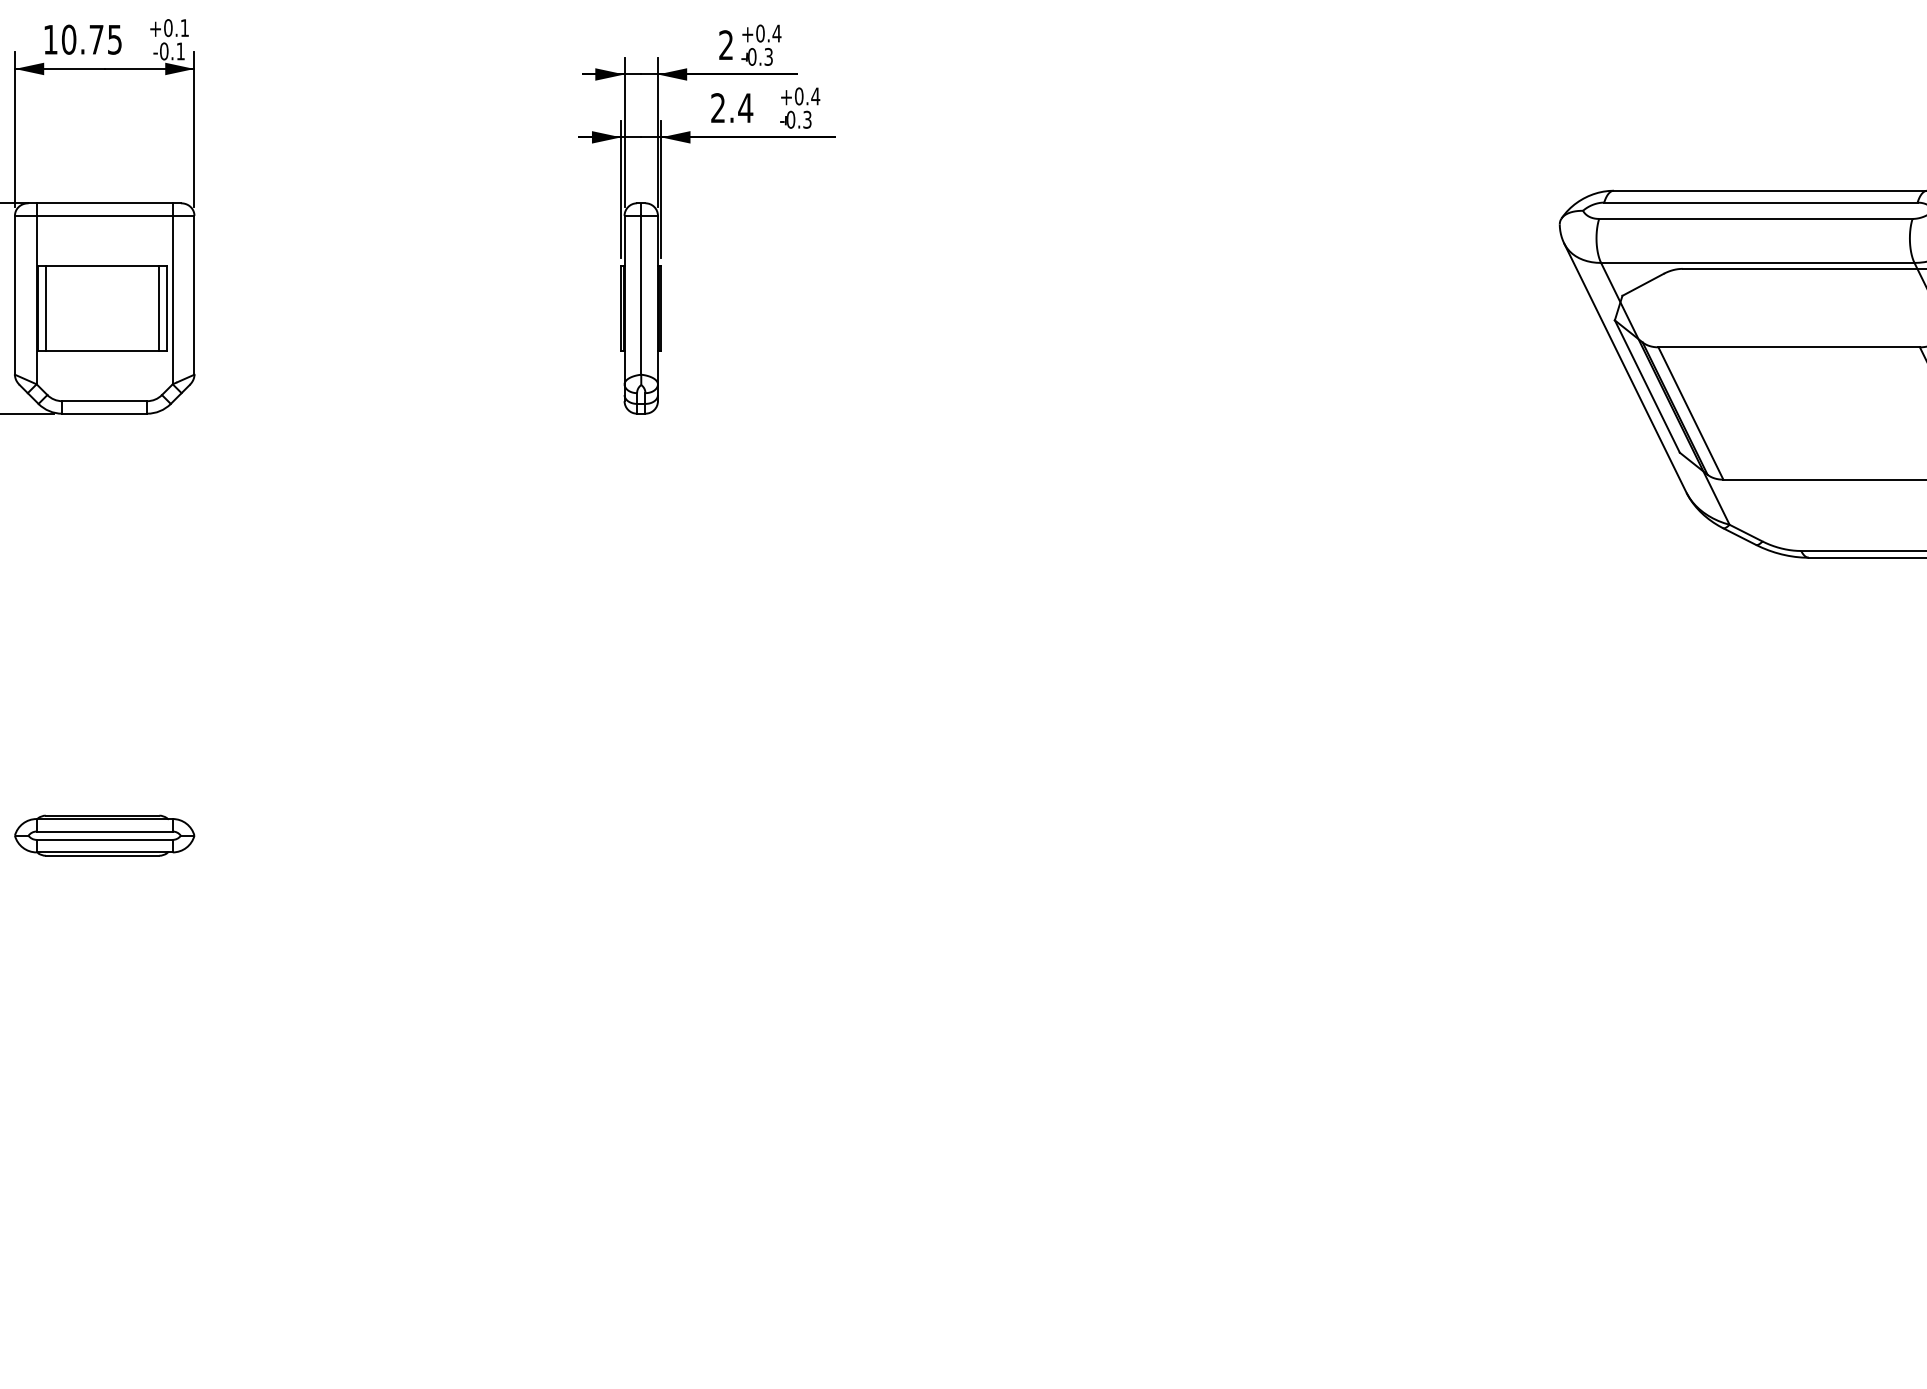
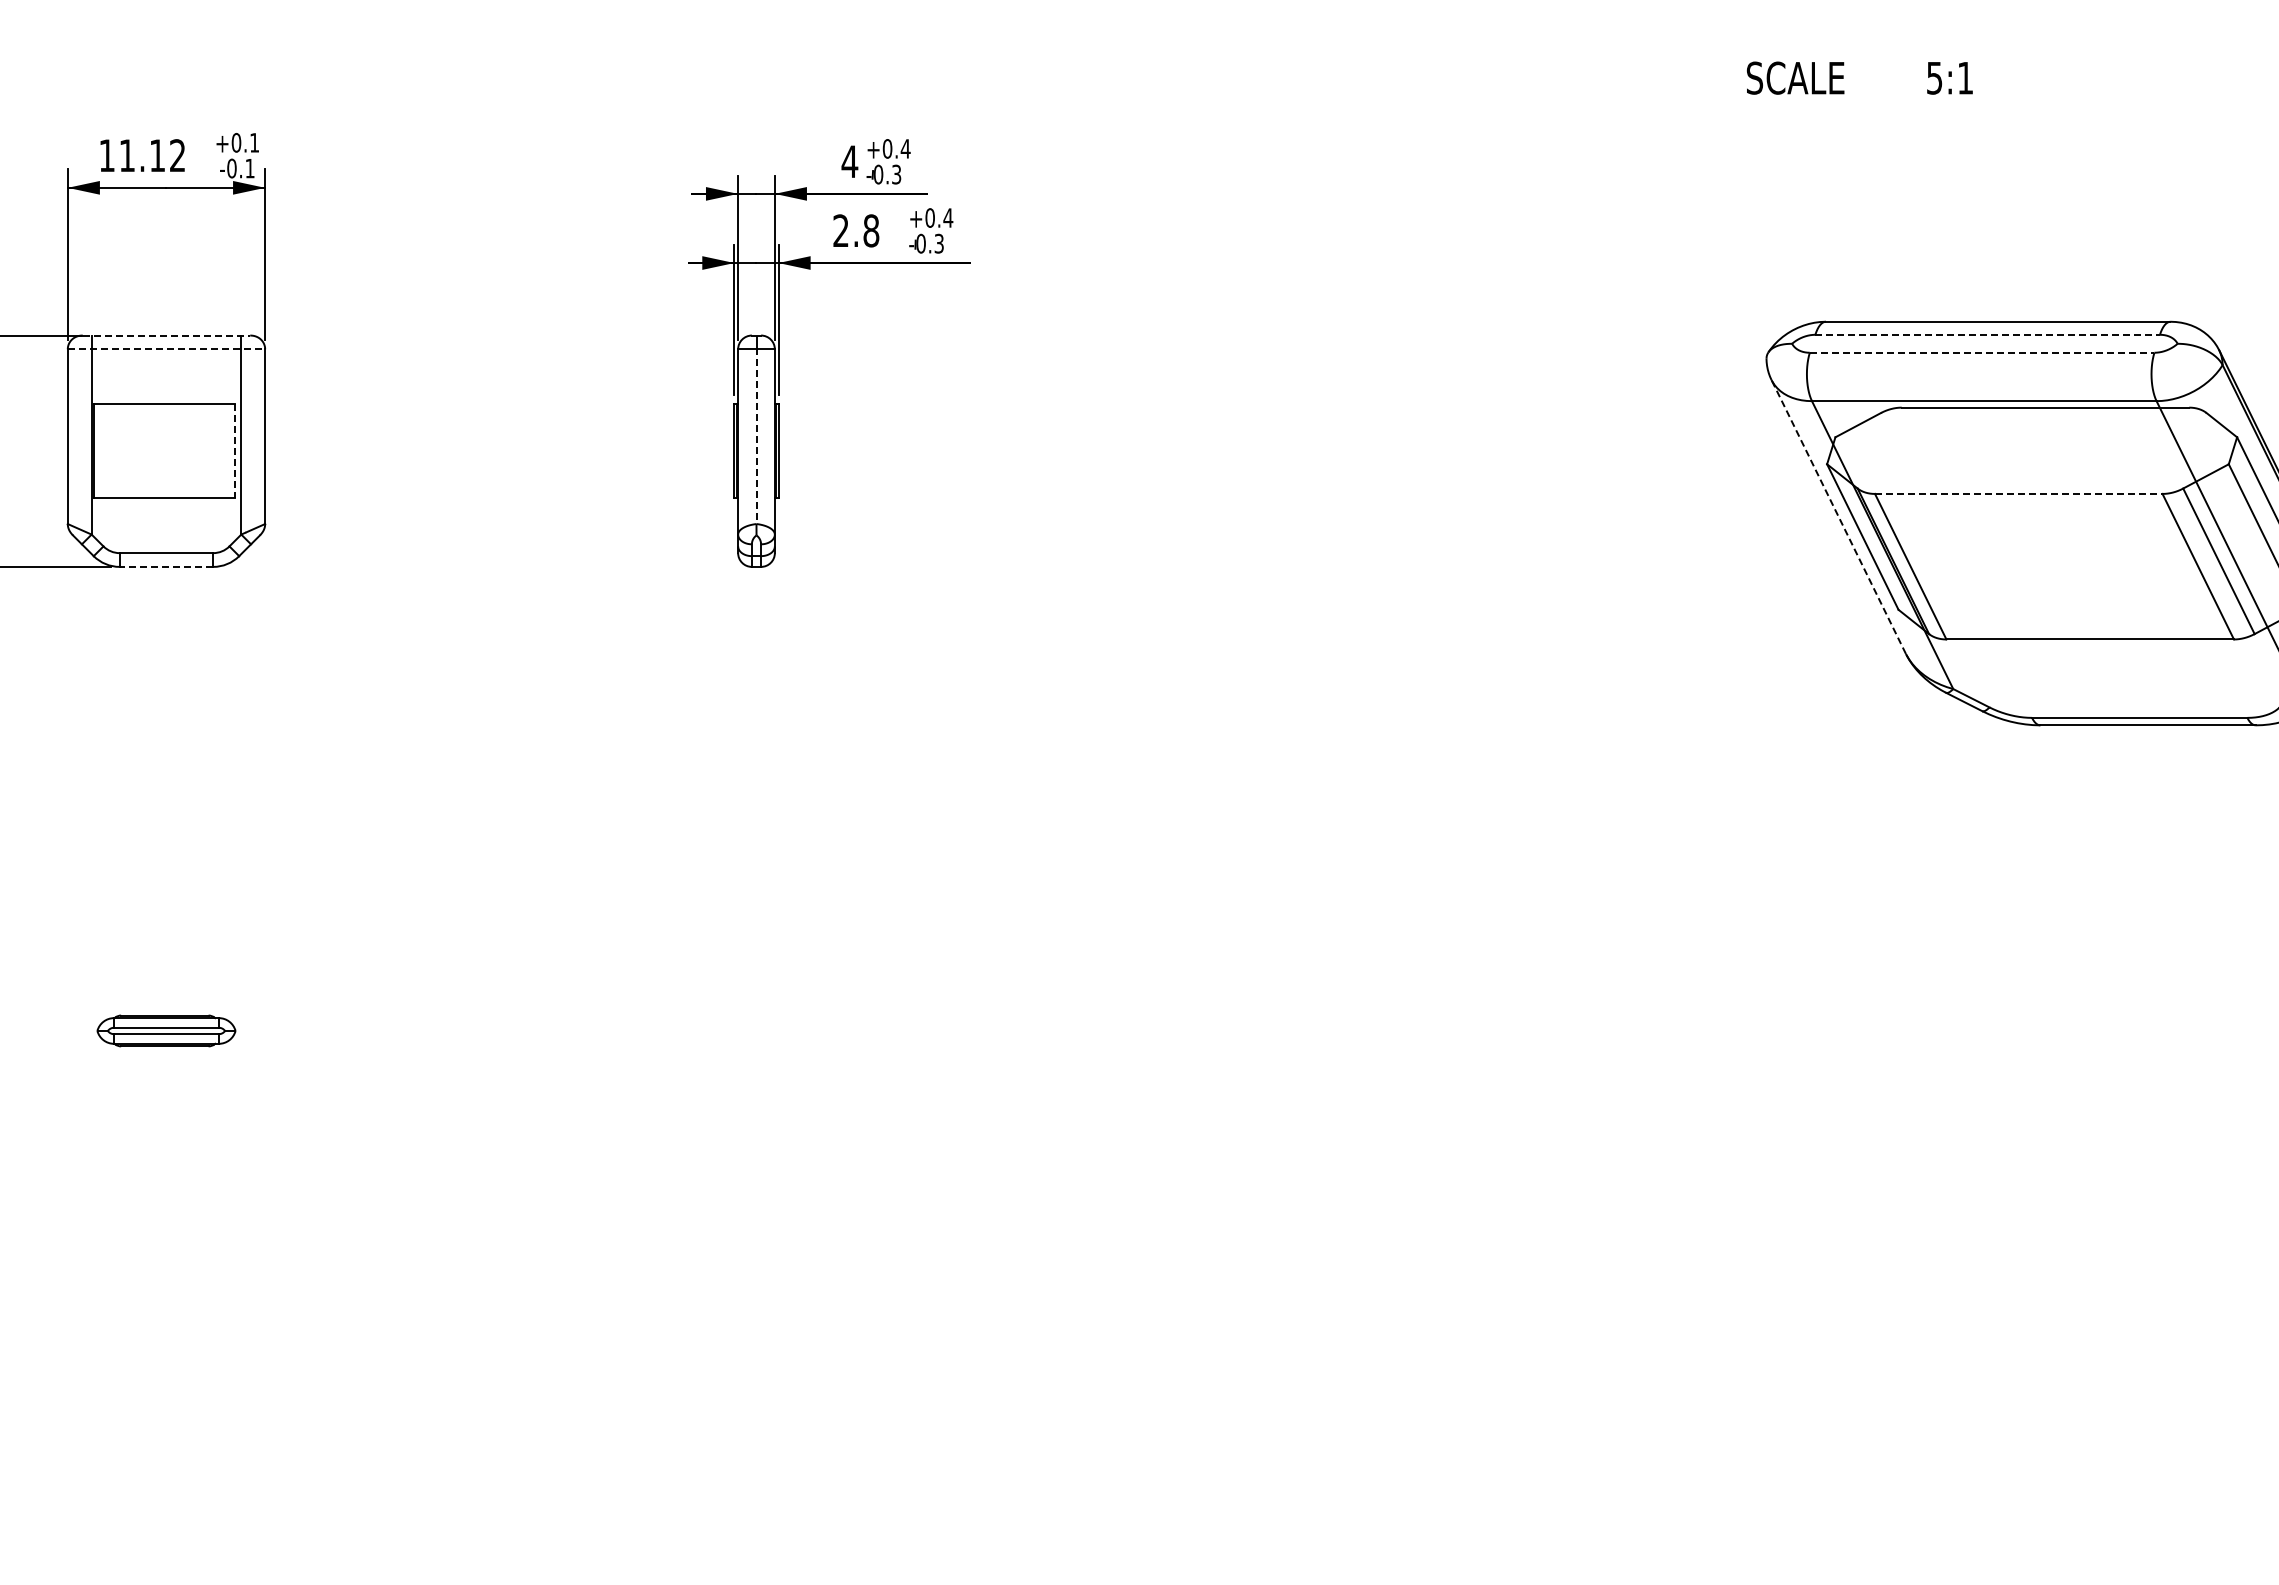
text: (91, 39) -> (152, 155), 10.75 -> 11.12
text: (725, 45) -> (849, 161), 2 -> 4
text: (745, 107) -> (871, 230), 2.4 -> 2.8
line: (1761, 202) -> (1988, 334), solid -> dashed
line: (104, 203) -> (166, 335), solid -> dashed
line: (104, 215) -> (166, 349), solid -> dashed
line: (1756, 218) -> (1982, 352), solid -> dashed
line: (641, 295) -> (756, 436), solid -> dashed
line: (45, 308) -> (101, 451), removed
line: (159, 308) -> (226, 451), removed
line: (166, 308) -> (234, 451), solid -> dashed
line: (1788, 346) -> (2018, 493), solid -> dashed
line: (1625, 367) -> (1838, 516), solid -> dashed
line: (104, 413) -> (166, 566), solid -> dashed
part: (104, 835) -> (166, 1030), size x0.7

